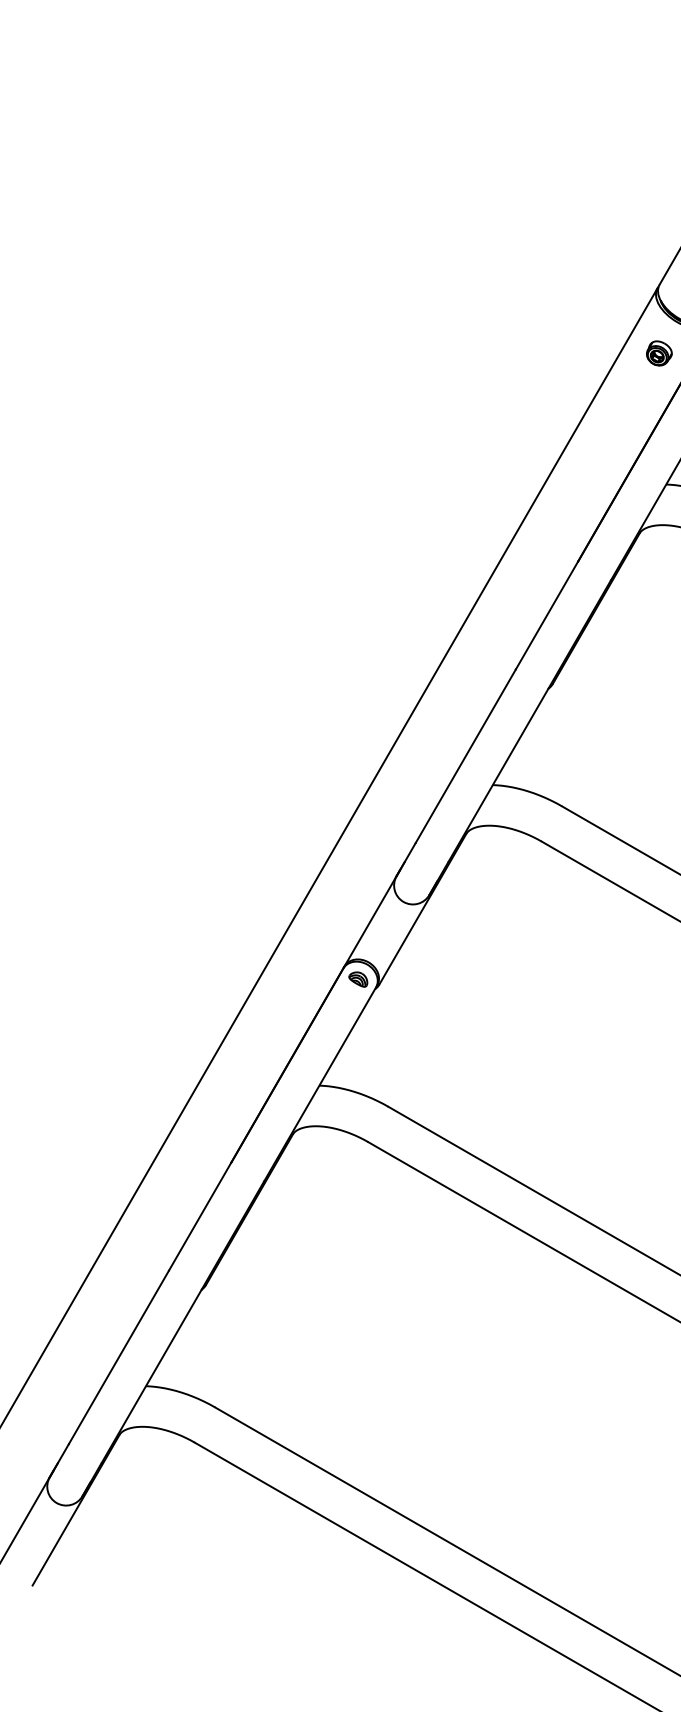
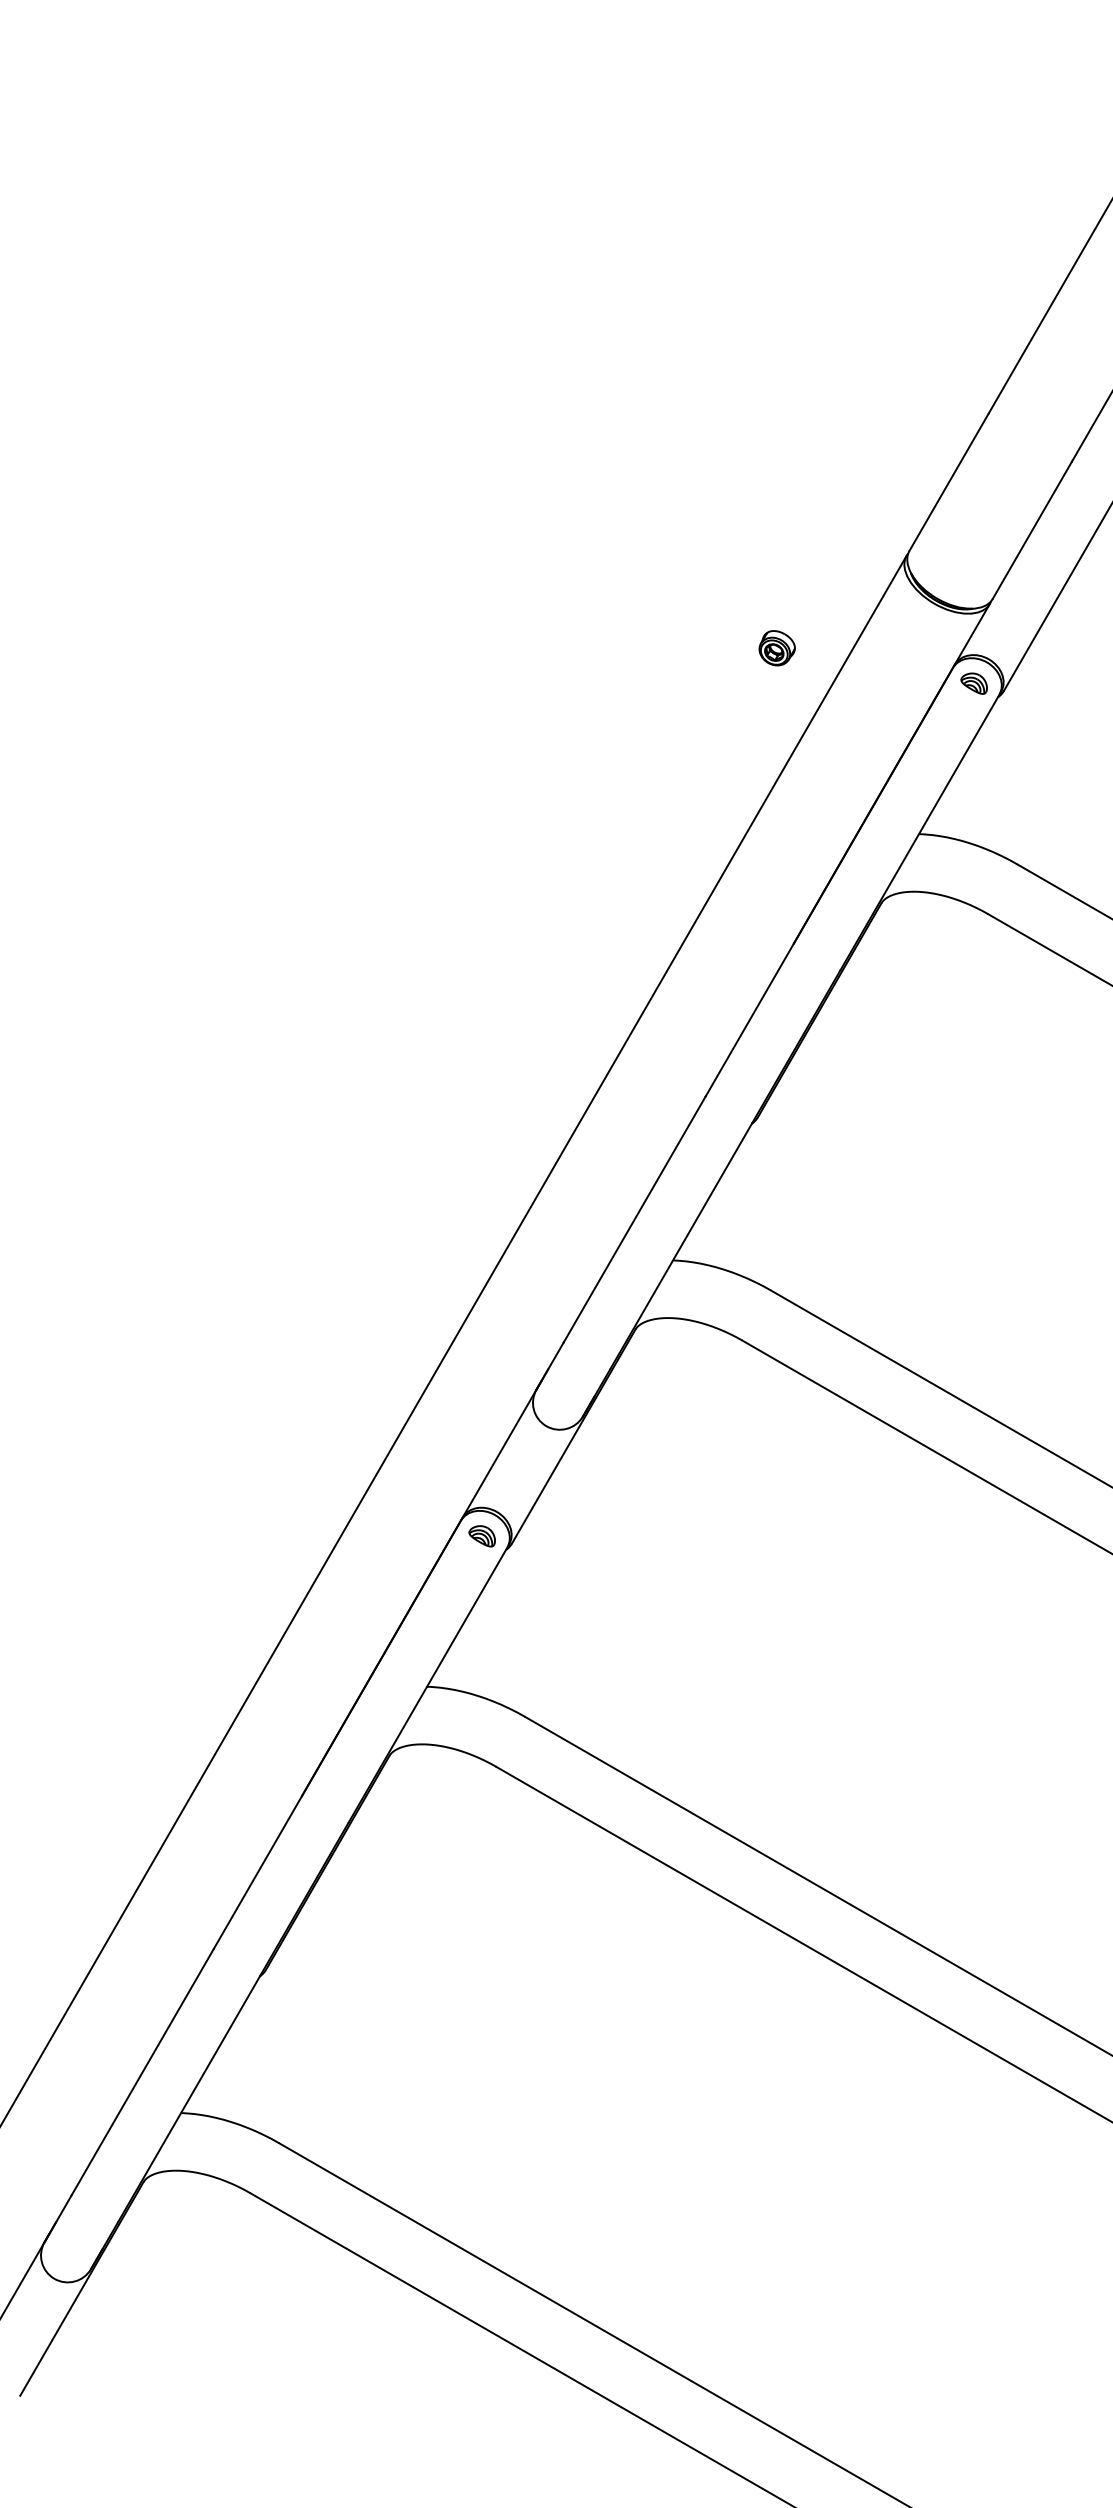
part: (658, 353) -> (776, 648), moved

